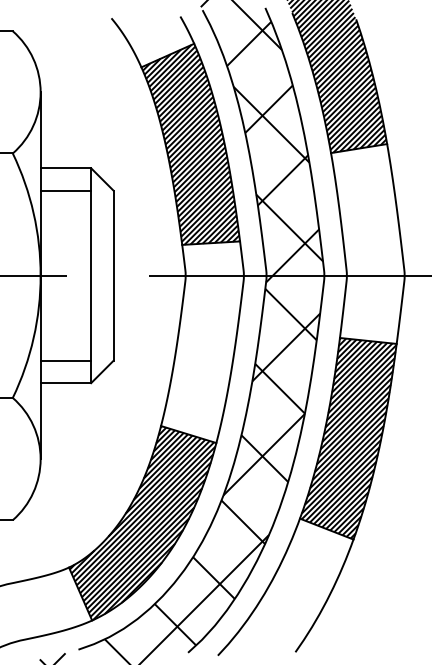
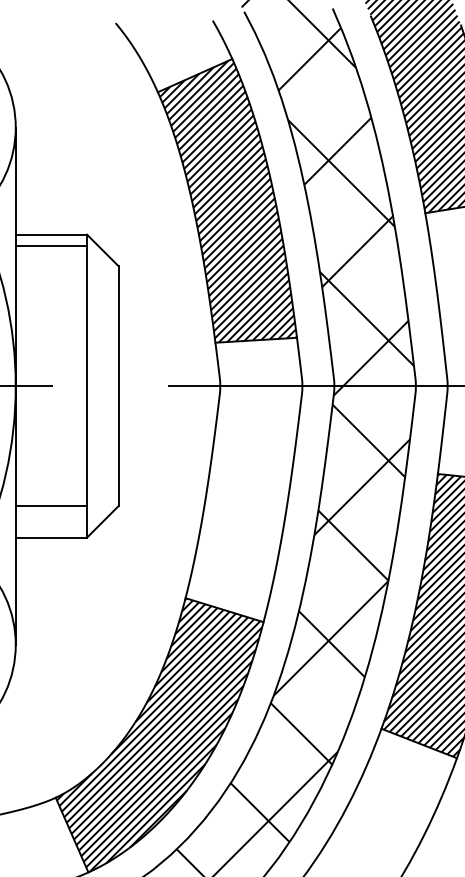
line: (65, 190) -> (50, 246), moved

